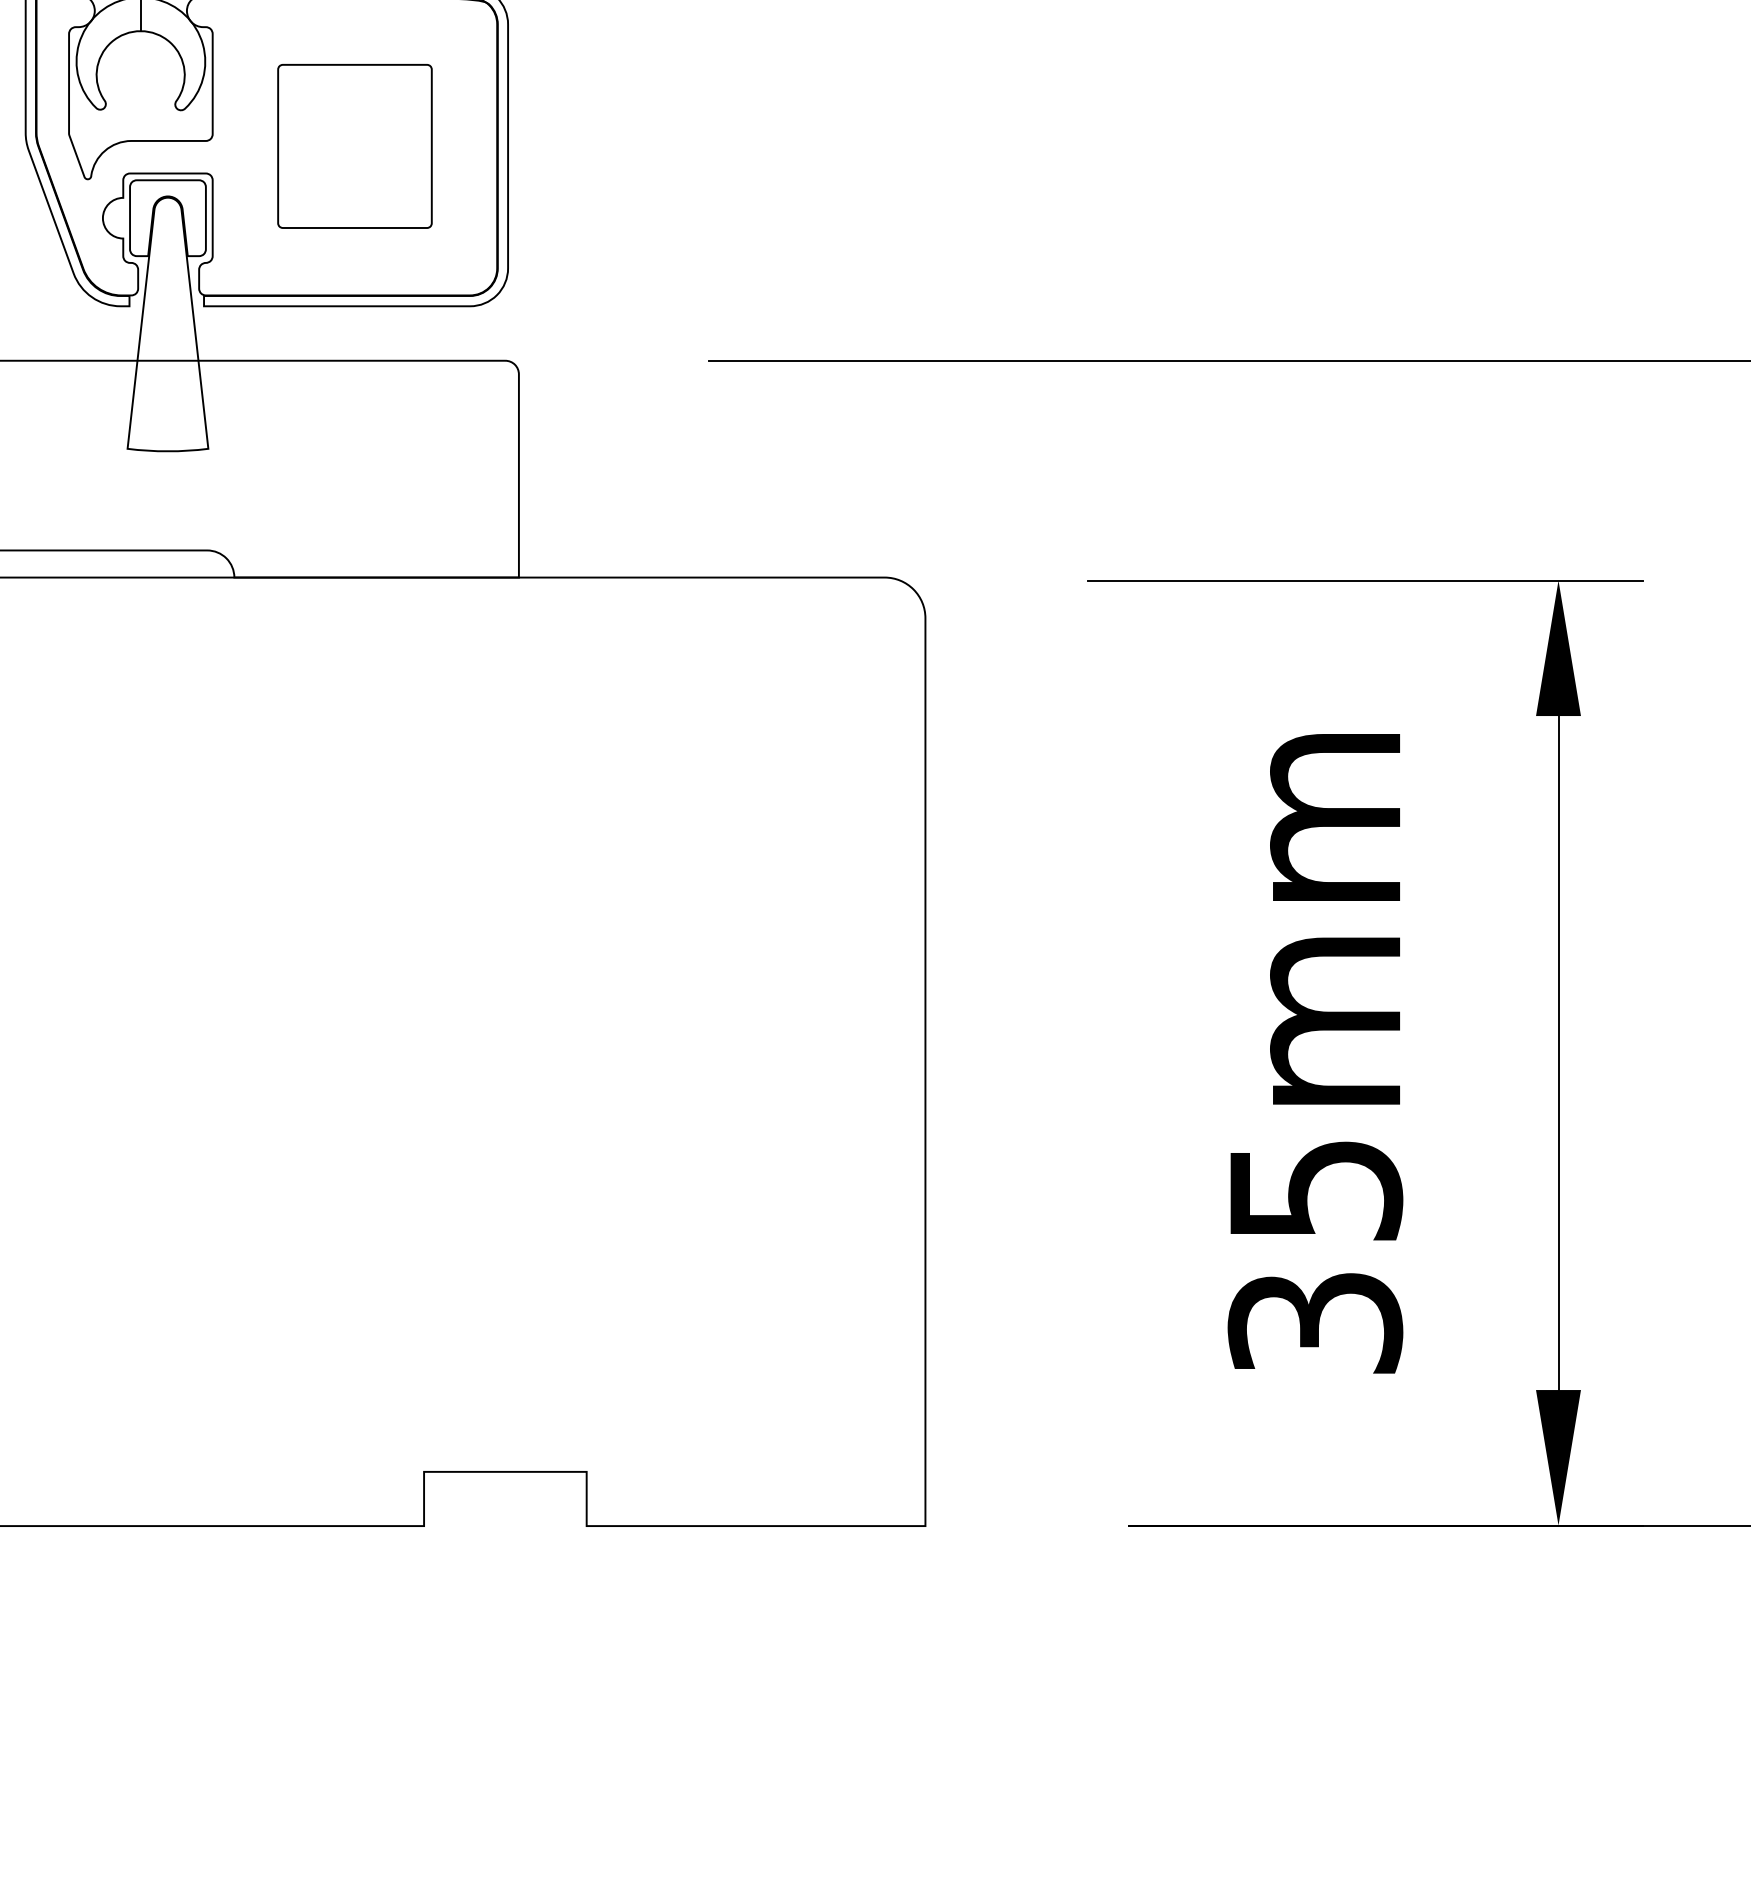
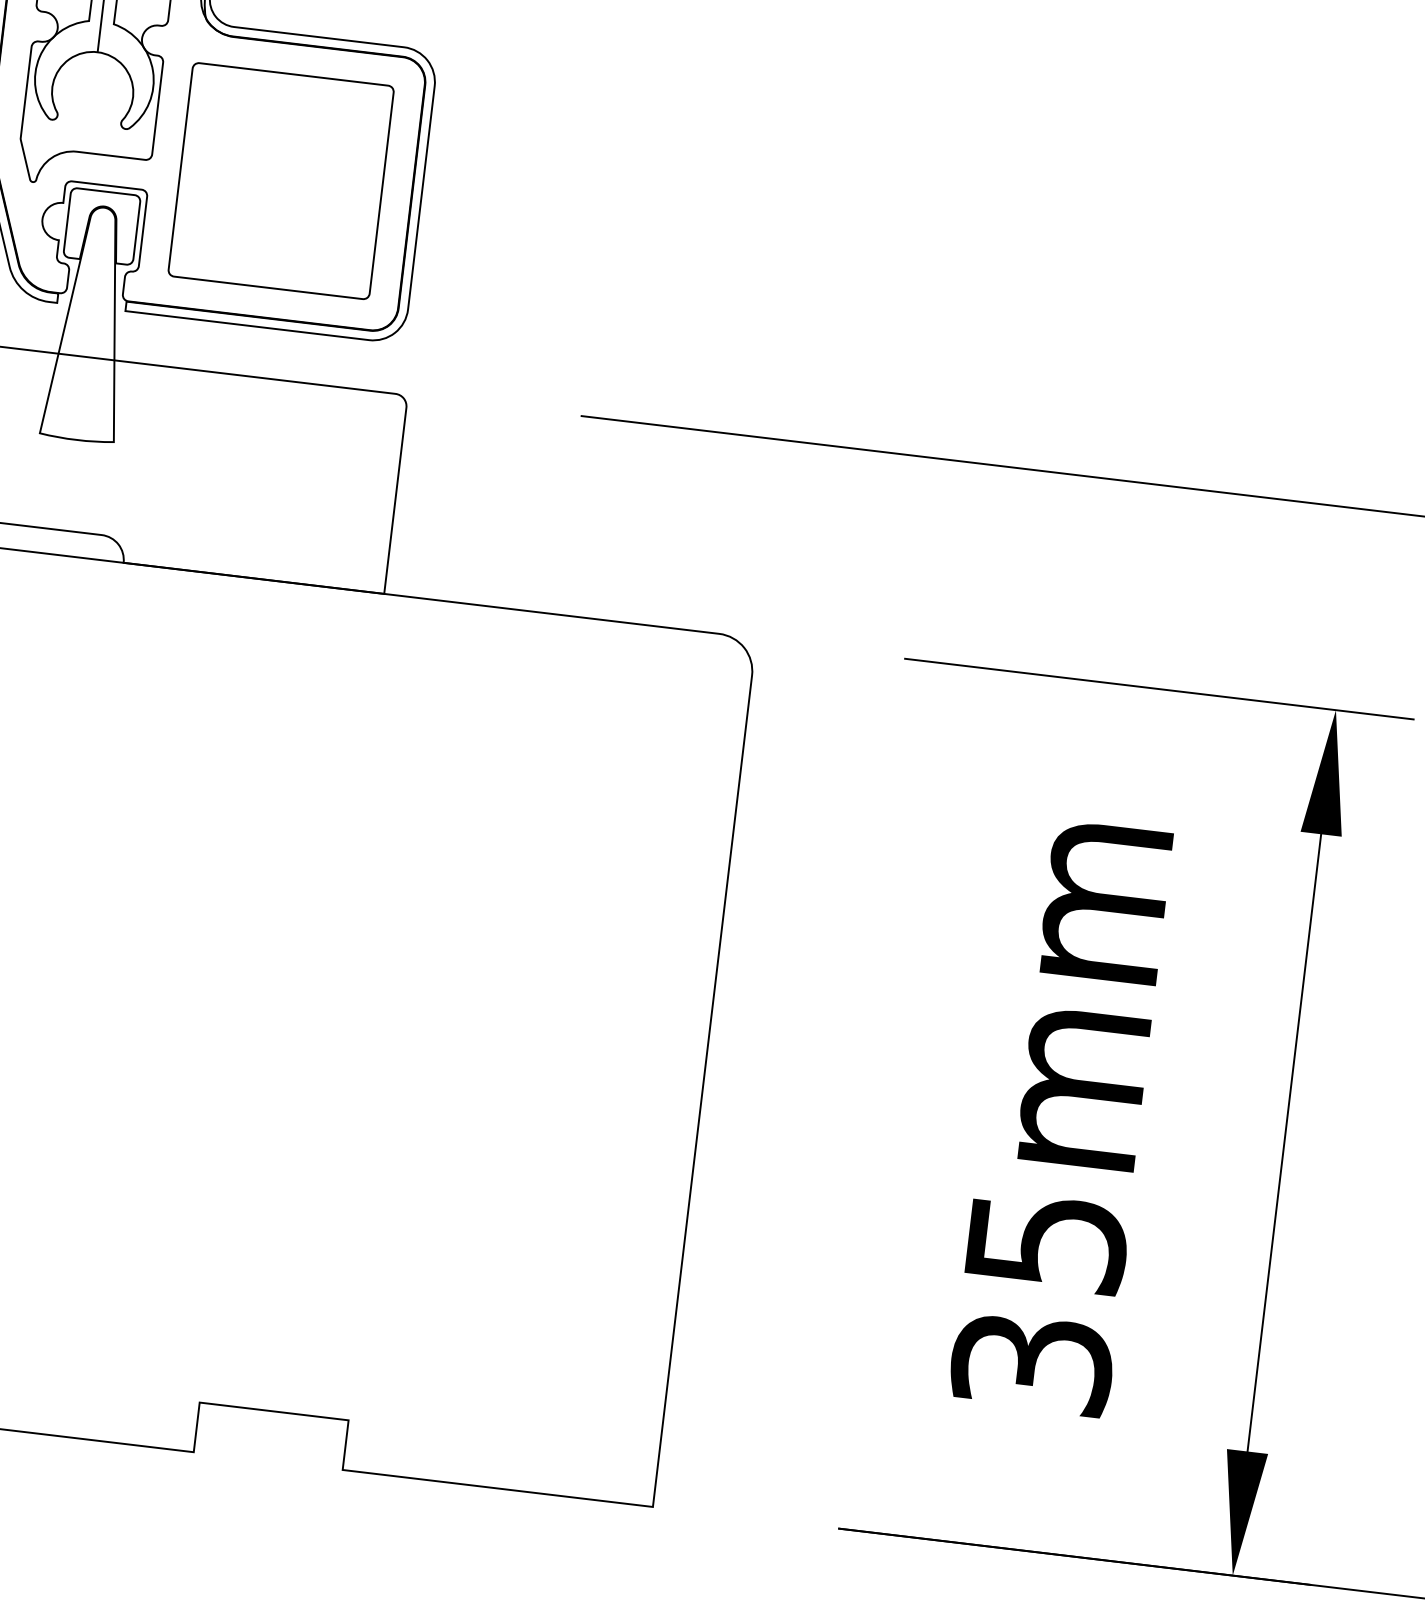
part: (354, 146) -> (280, 181), size x1.43

